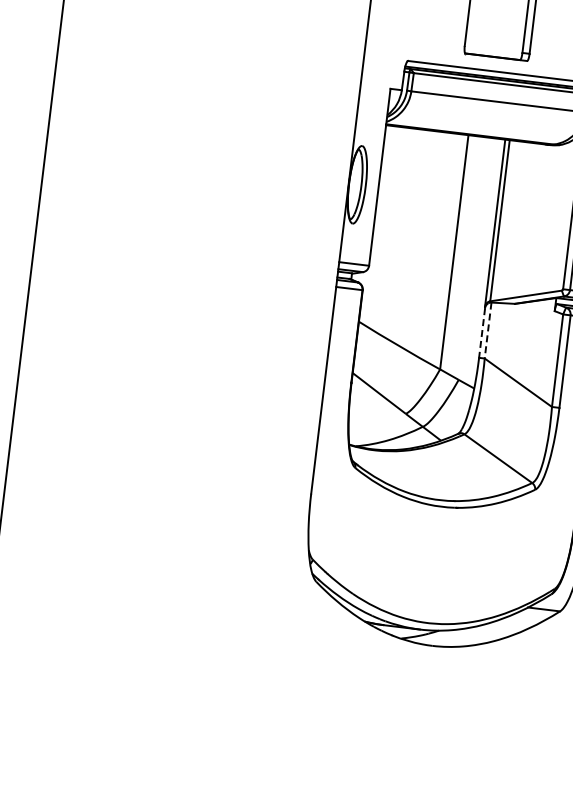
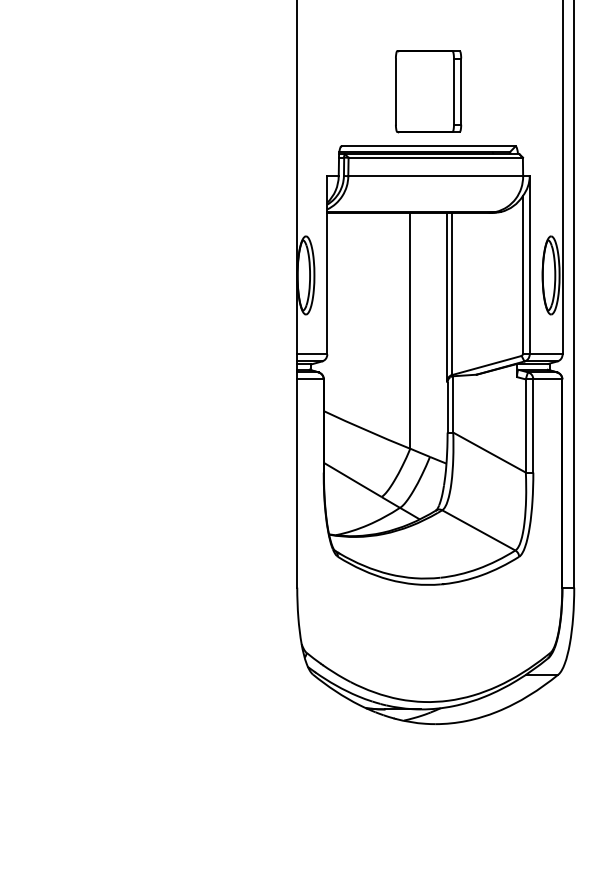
line: (488, 330) -> (453, 404), dashed -> solid
line: (481, 333) -> (447, 408), dashed -> solid

